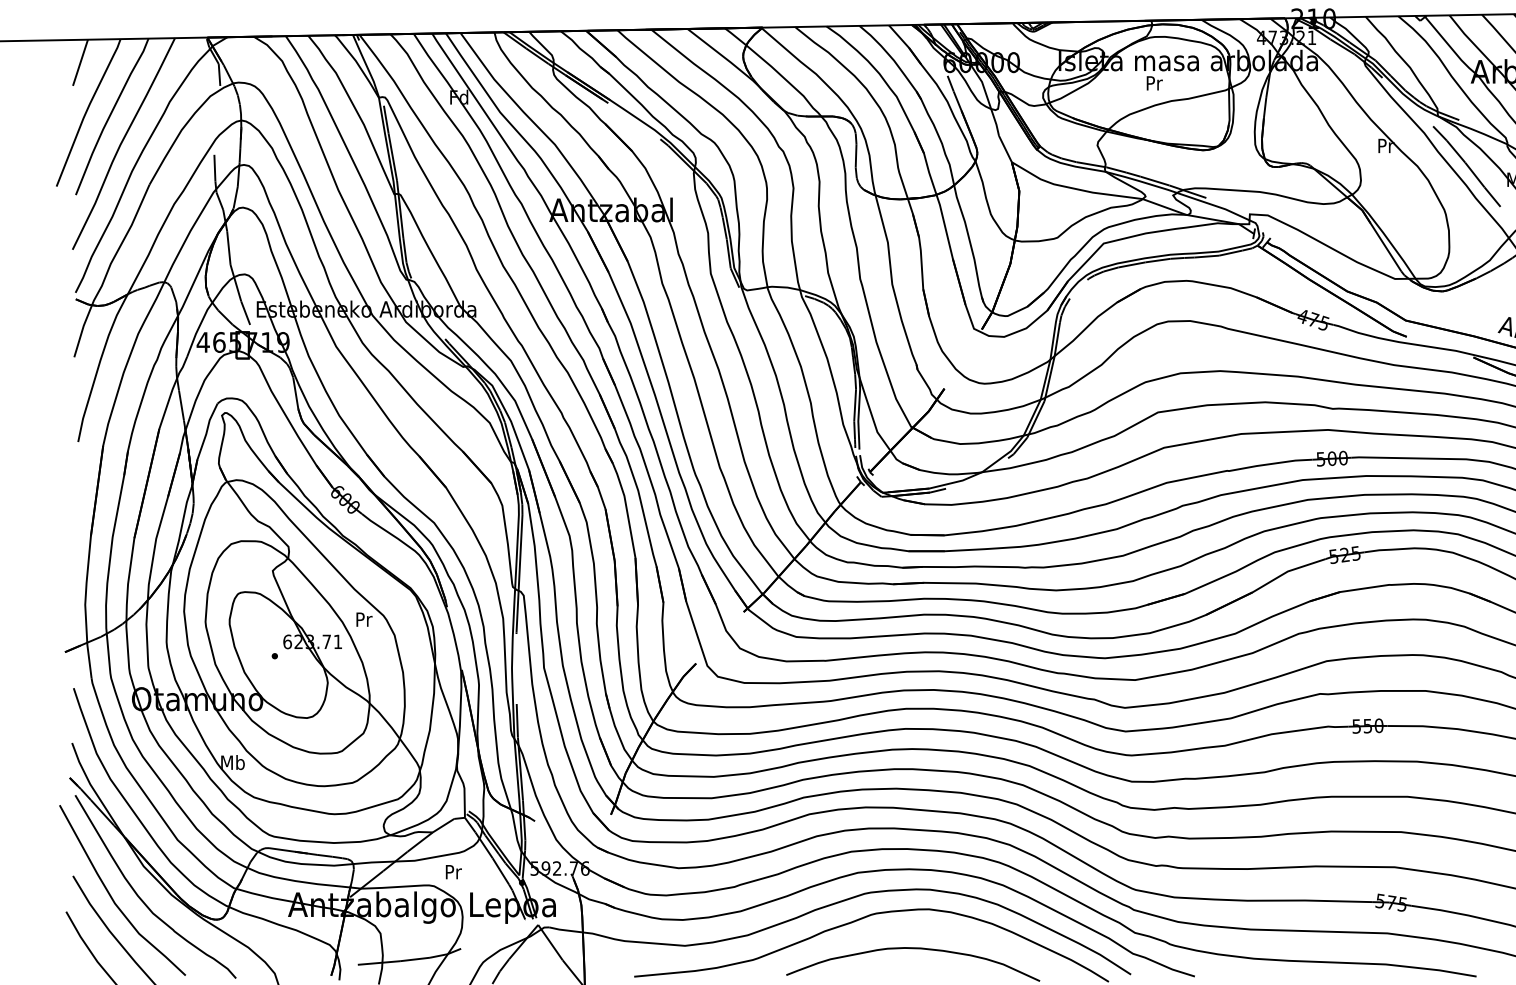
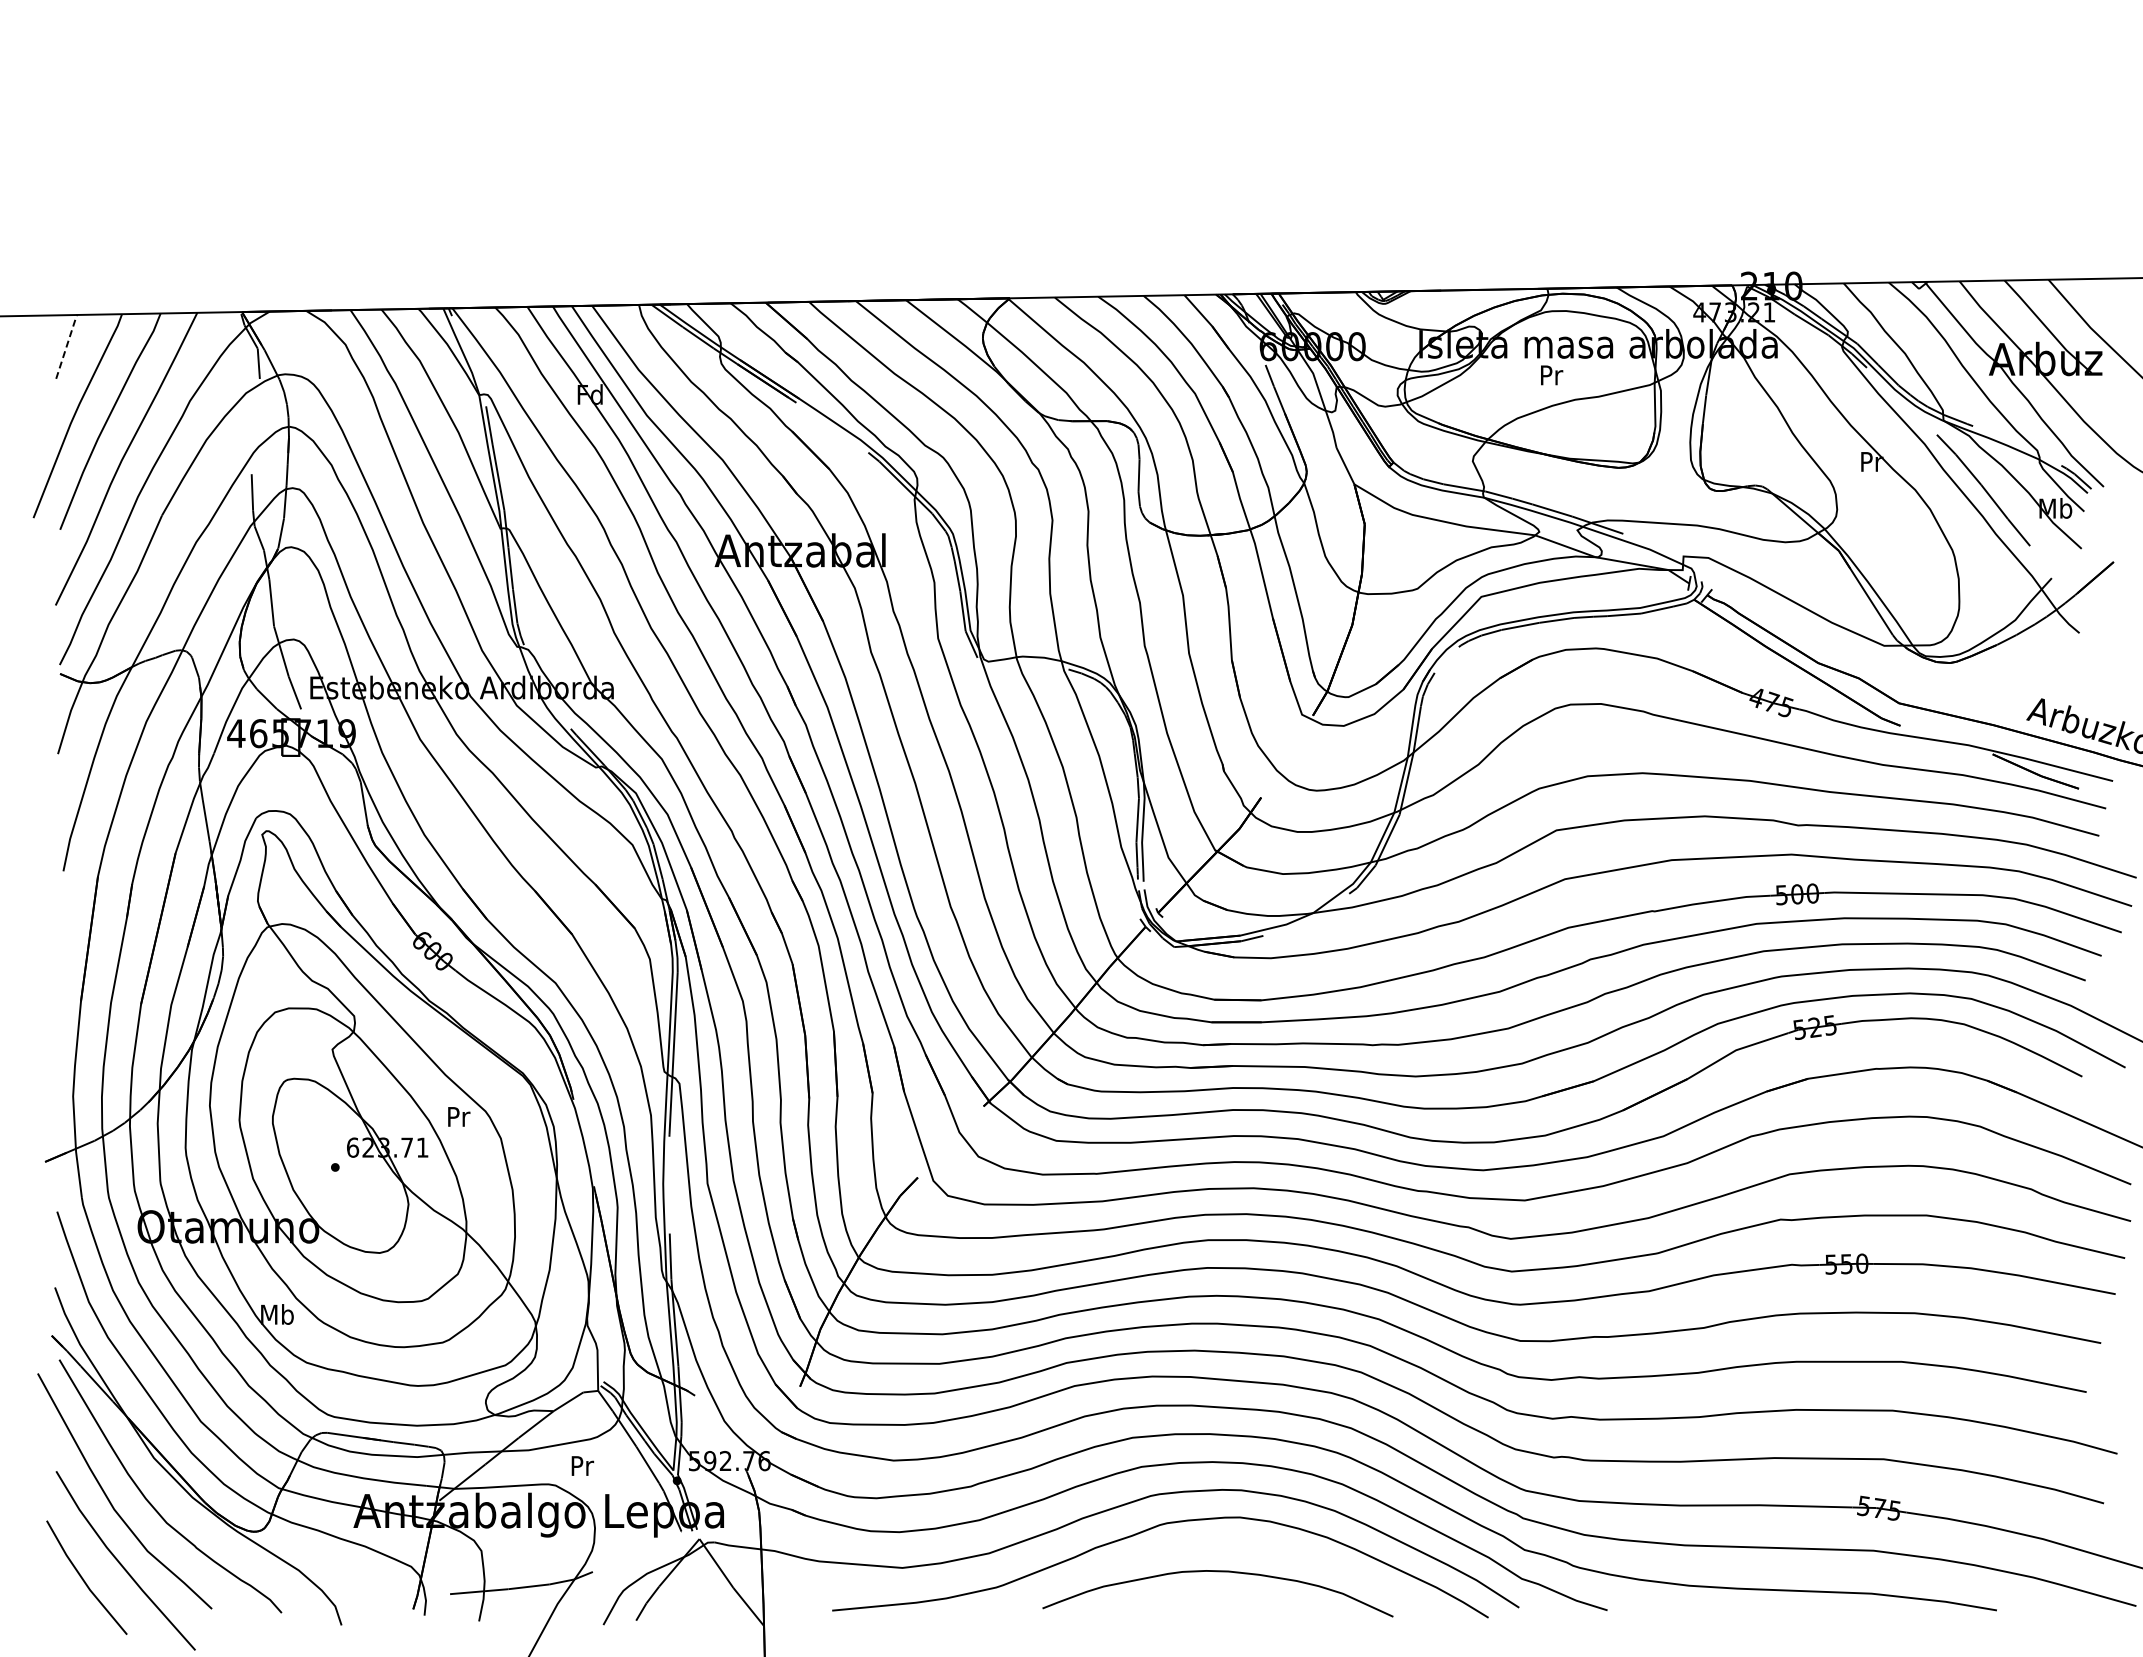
line: (80, 61) -> (66, 345), solid -> dashed

